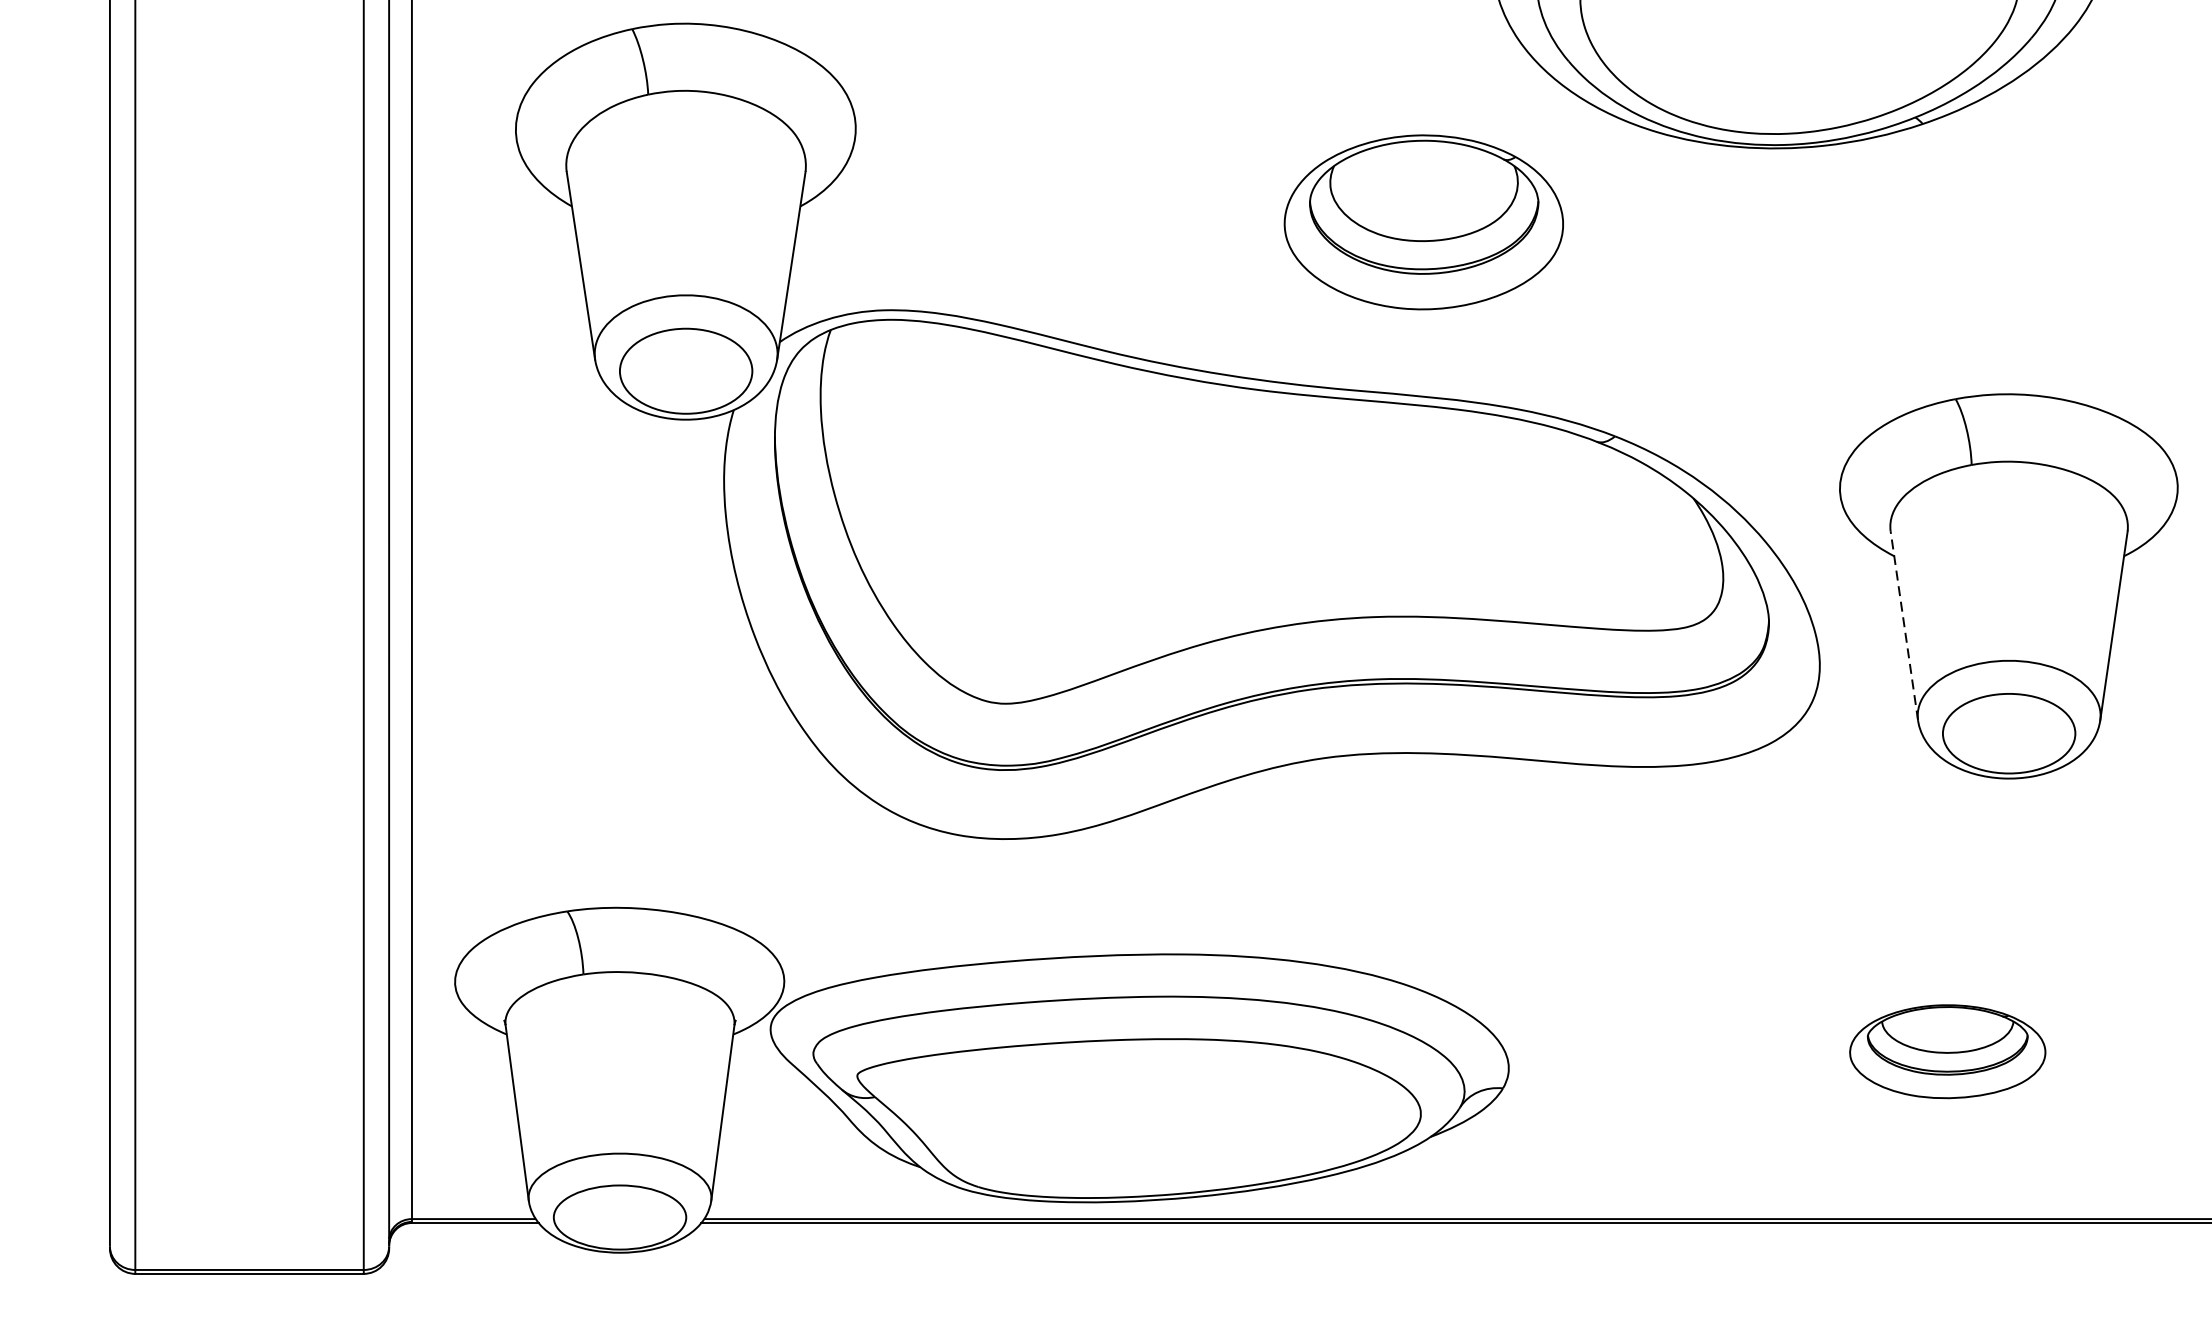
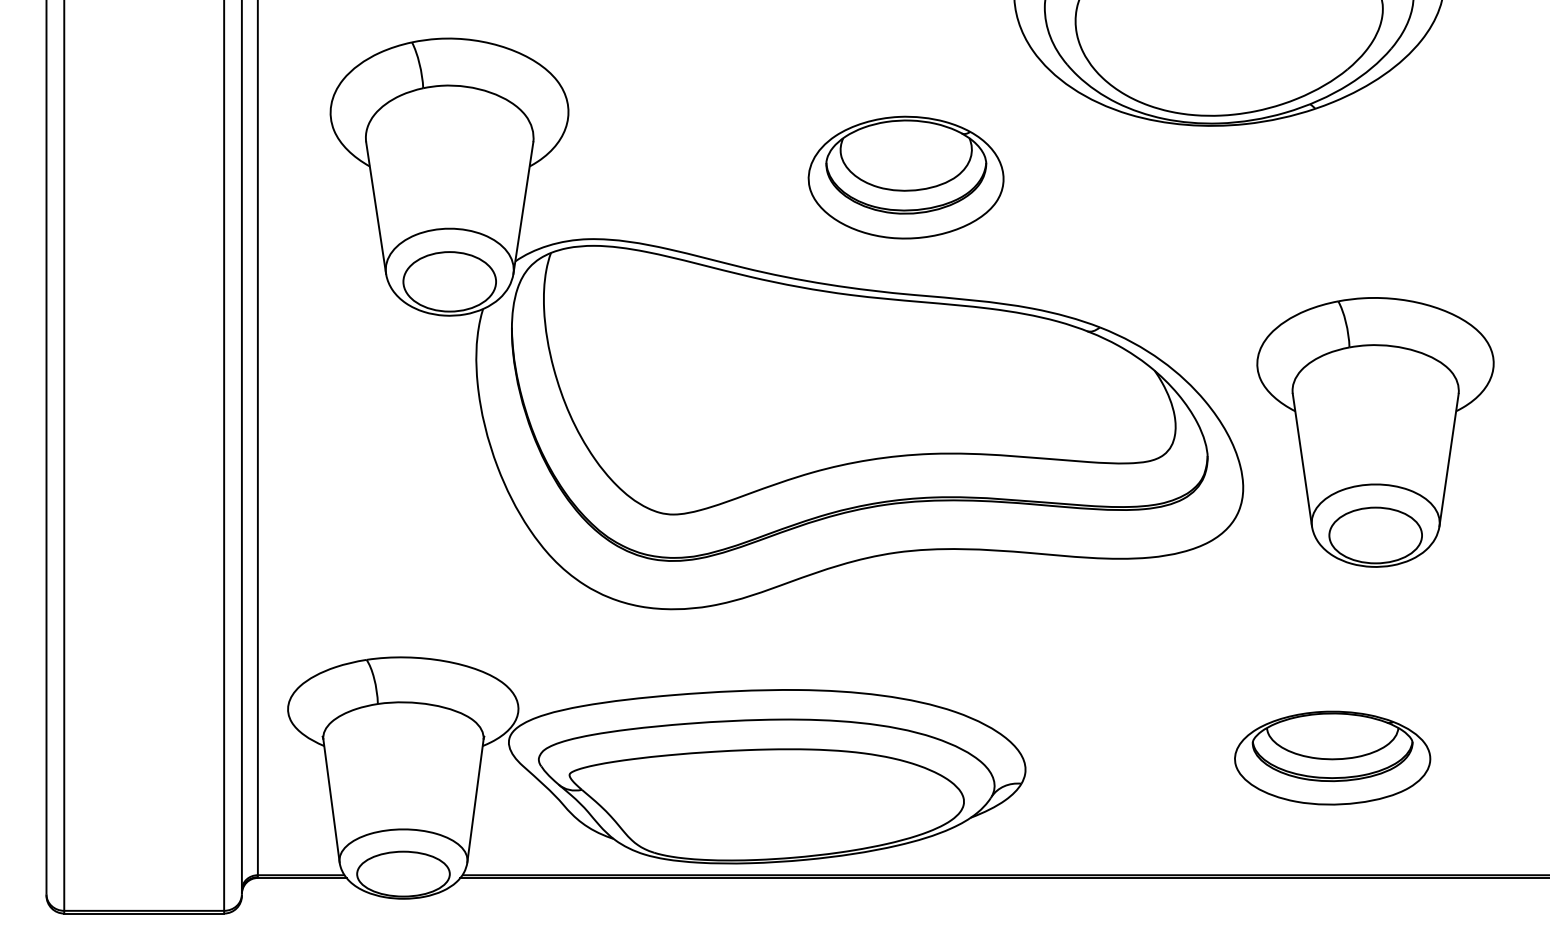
part: (1423, 222) -> (905, 177), moved
line: (1904, 626) -> (1302, 460), dashed -> solid
part: (1947, 1050) -> (1332, 757), size x1.43

